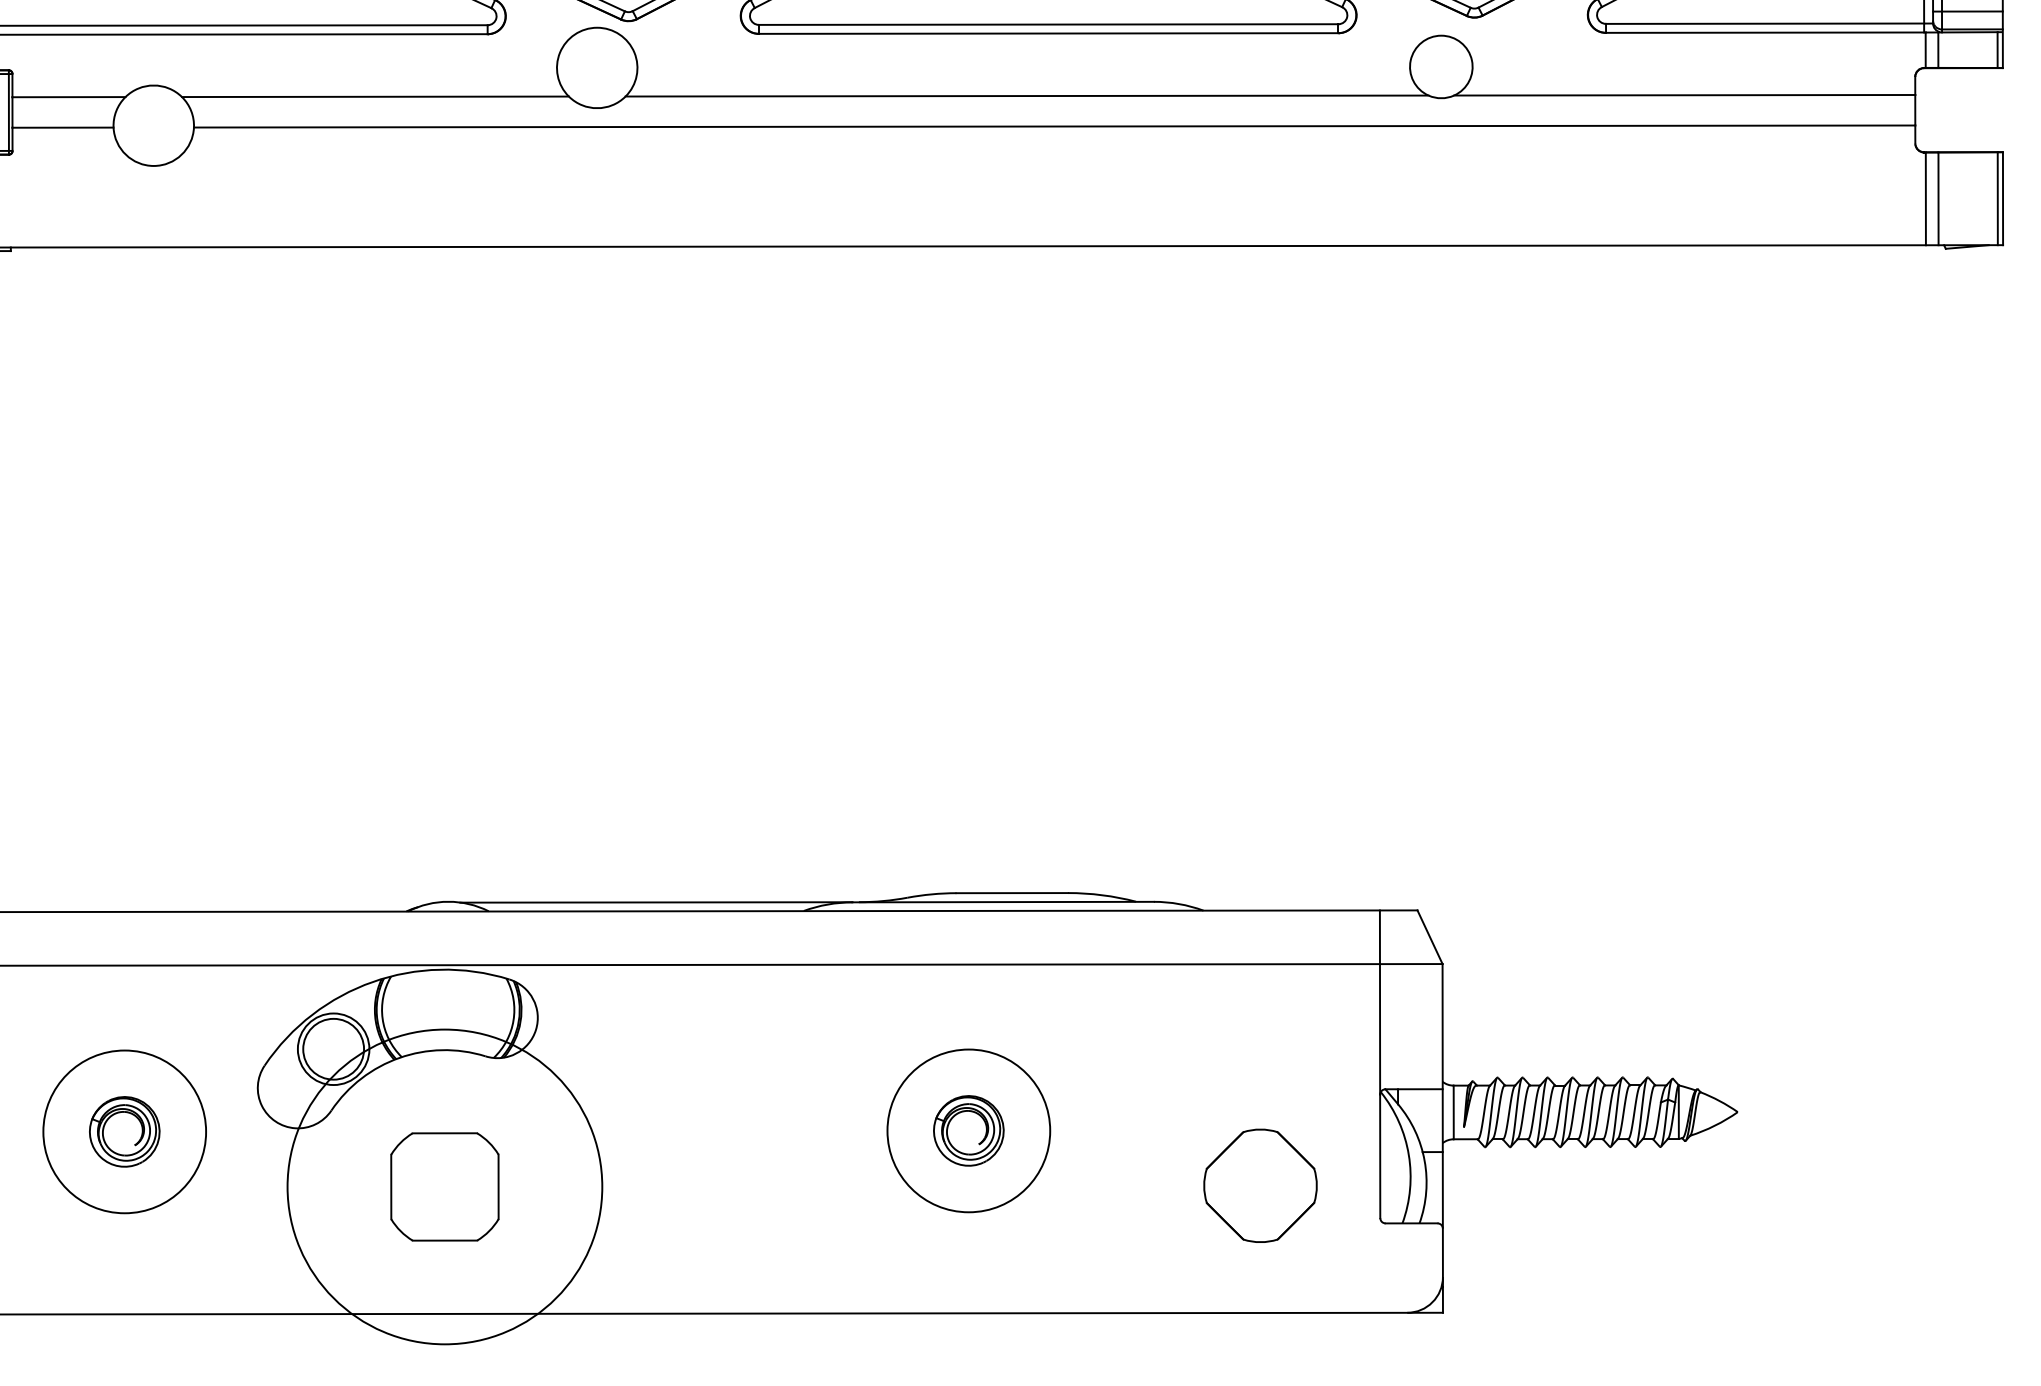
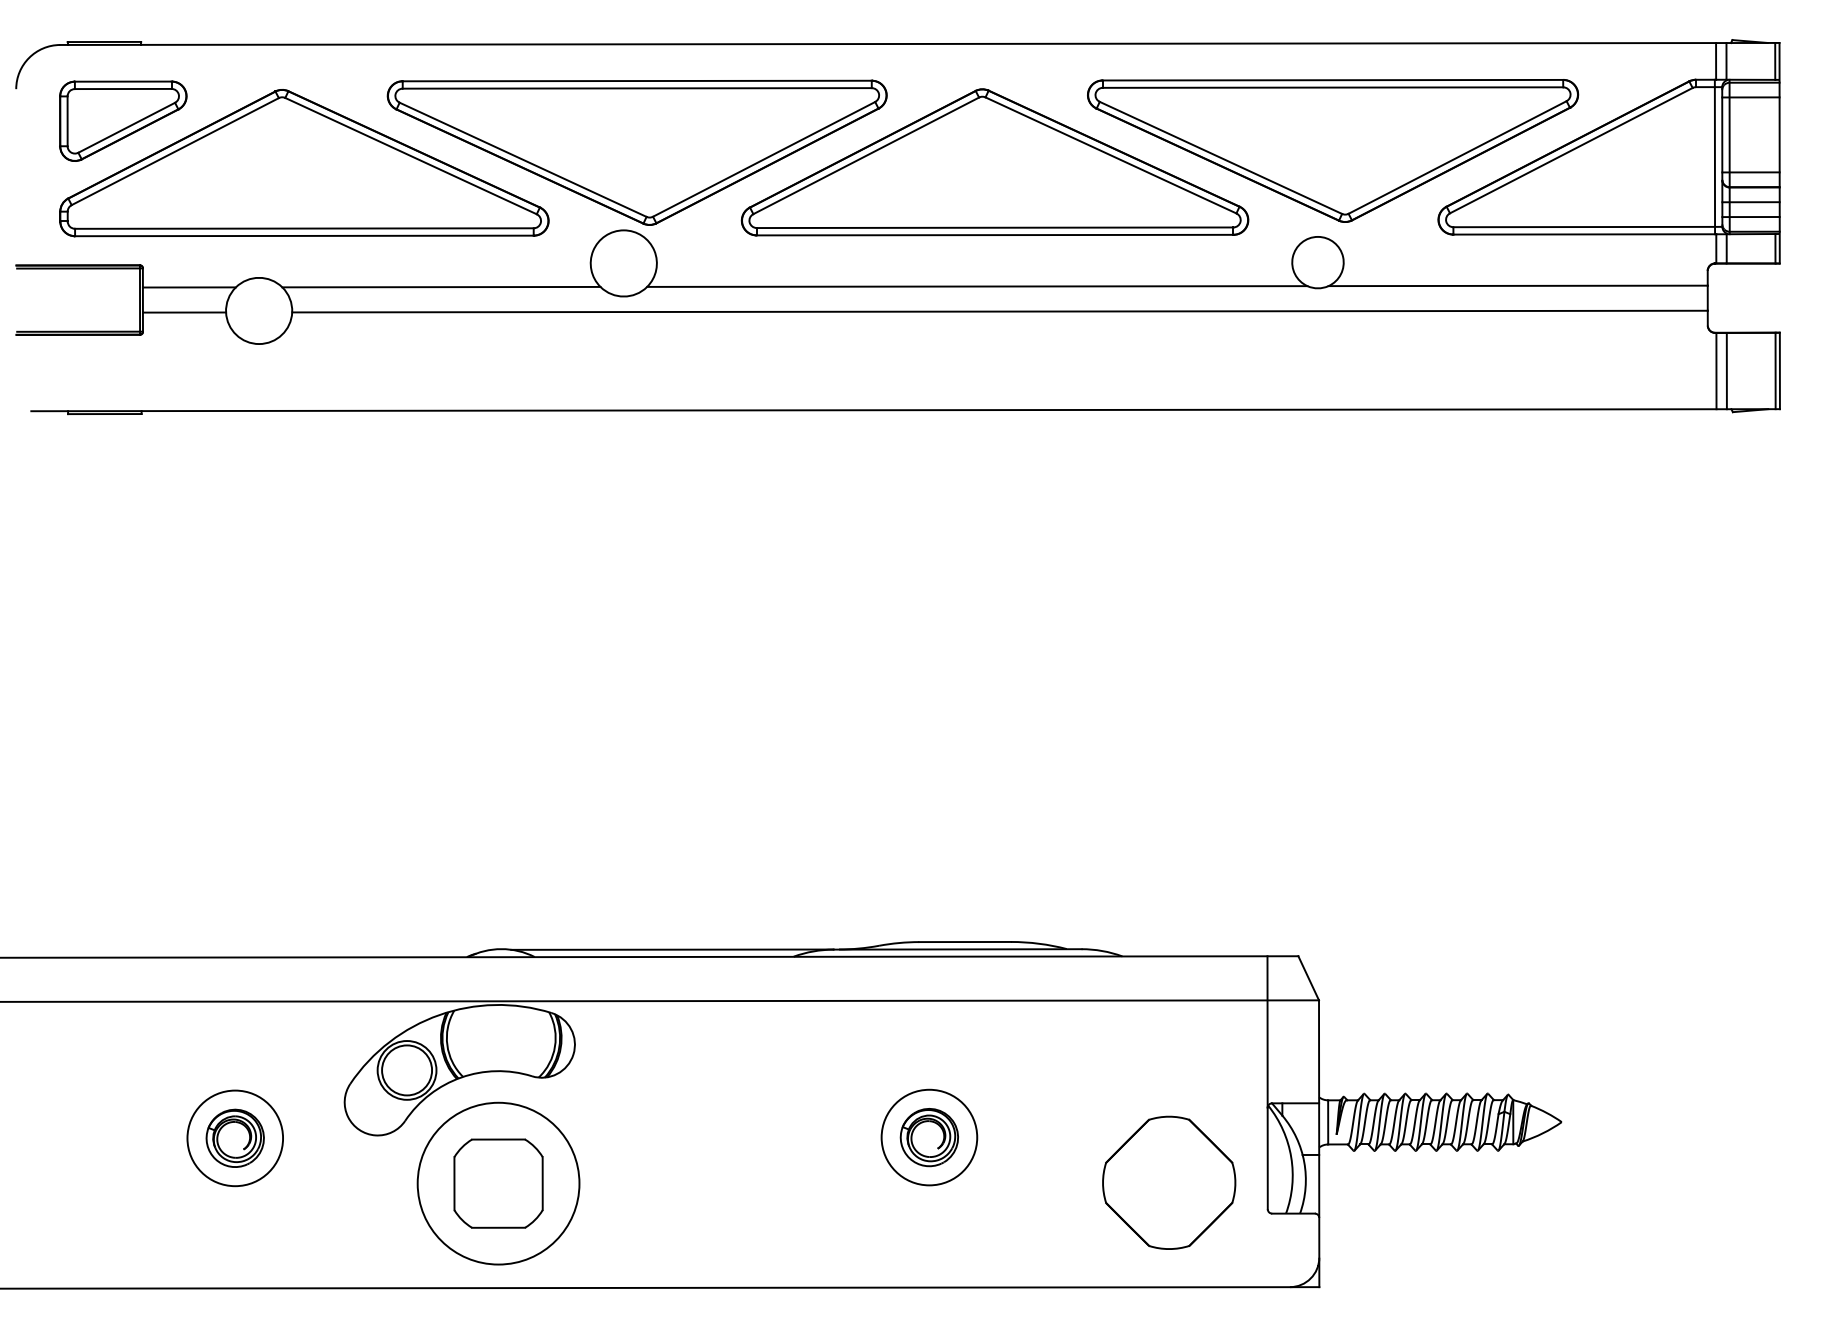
circle: (968, 1130) -> (929, 1137), size x0.71
circle: (125, 1132) -> (235, 1138), size x0.71
part: (1260, 1185) -> (1169, 1182), size x1.43
circle: (444, 1186) -> (498, 1183), size x0.62

